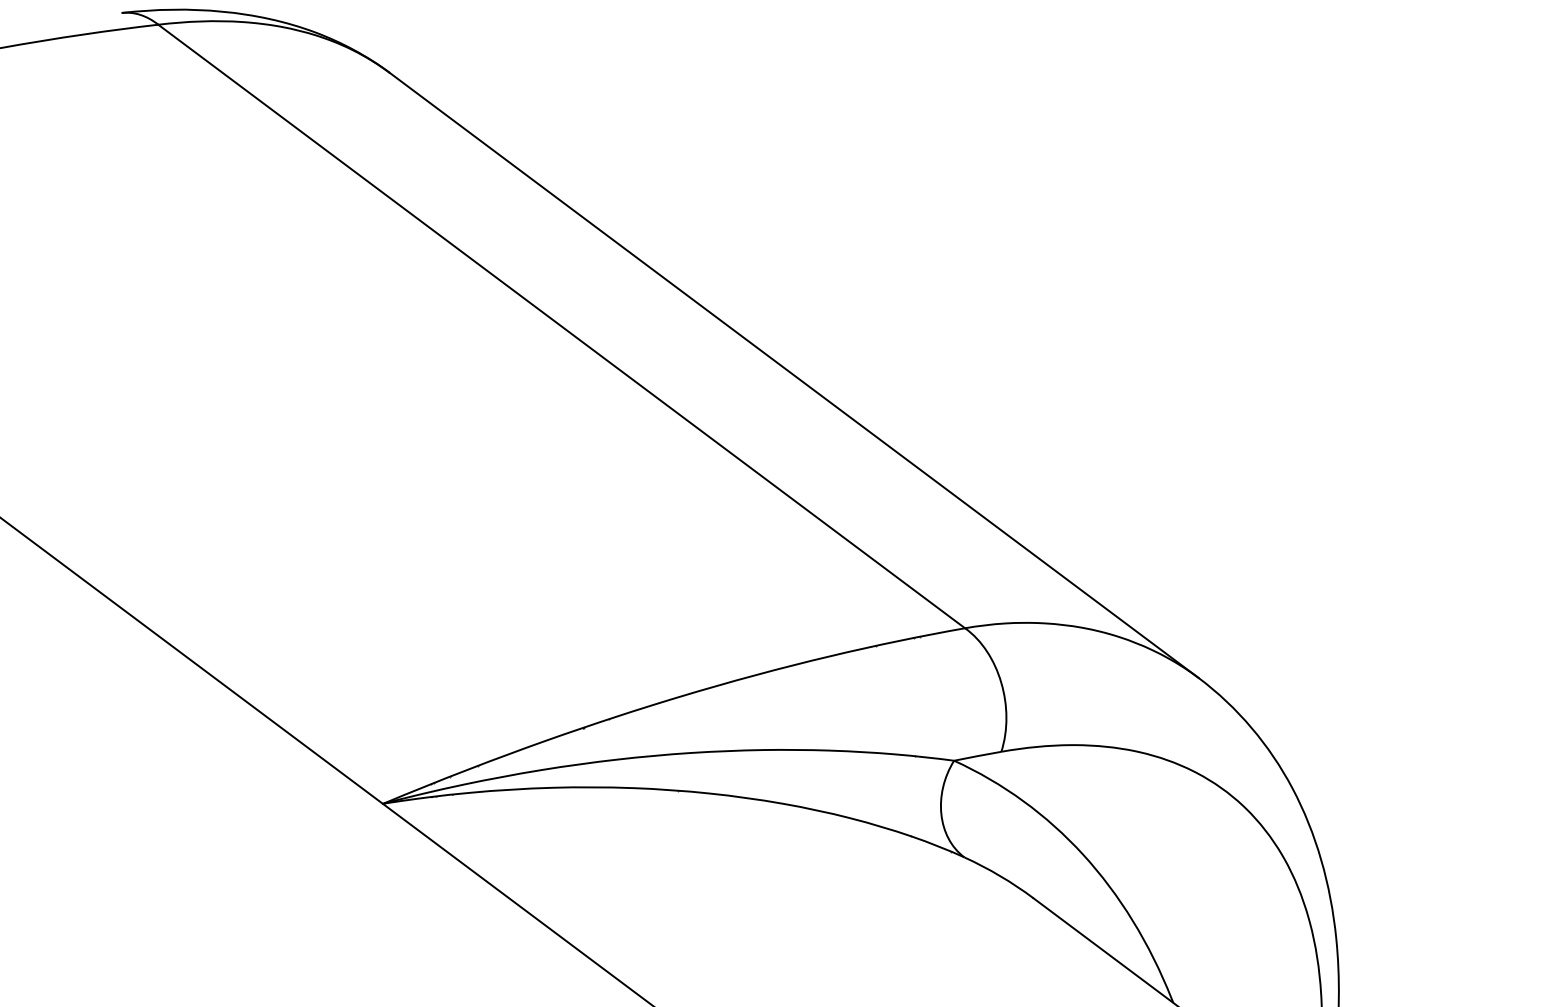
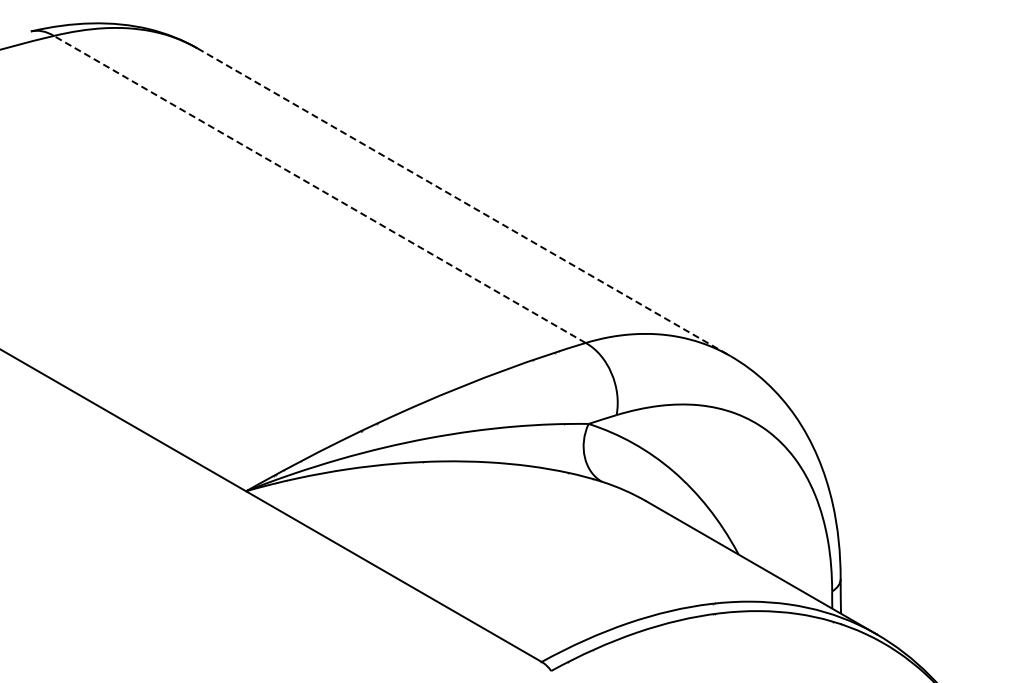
line: (561, 326) -> (319, 189), solid -> dashed
line: (794, 375) -> (464, 202), solid -> dashed

